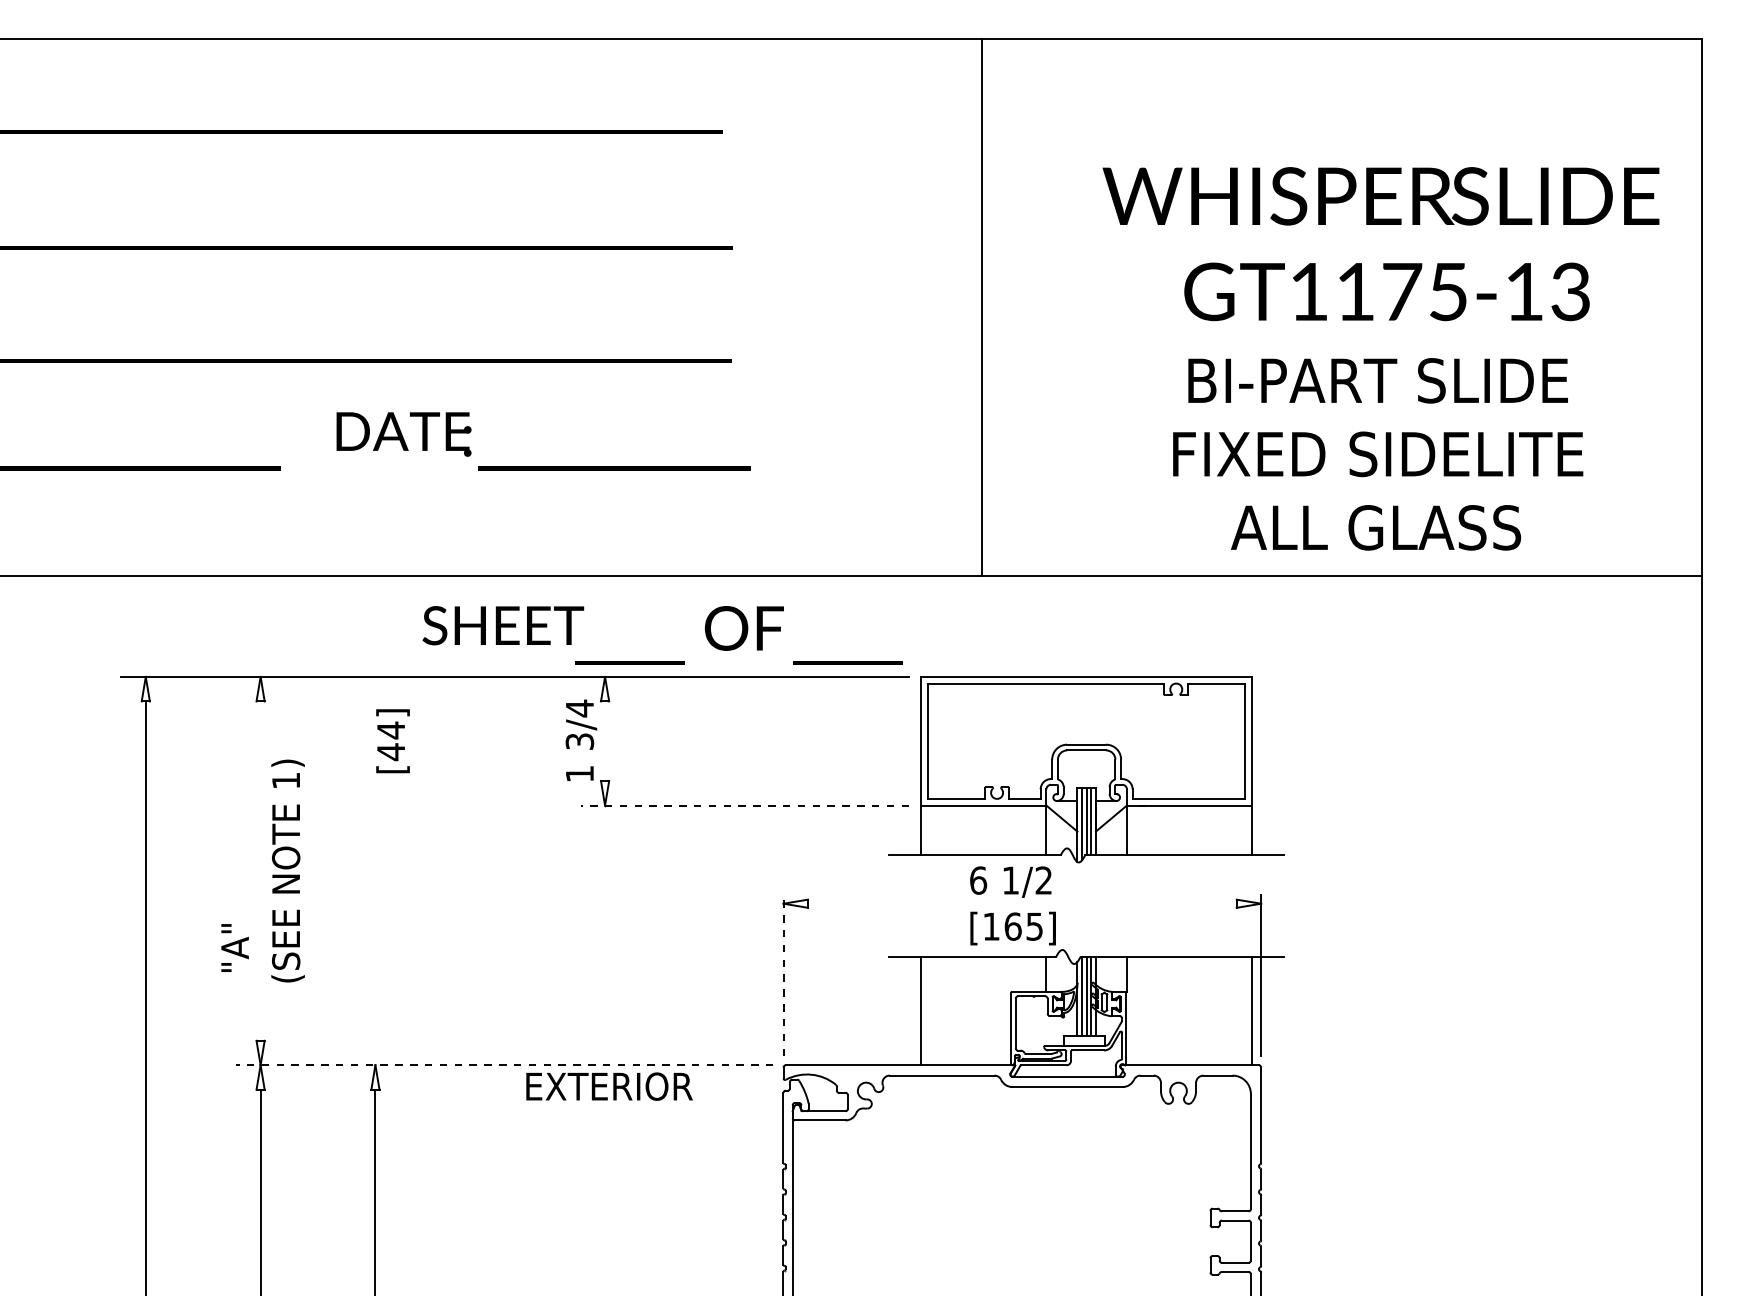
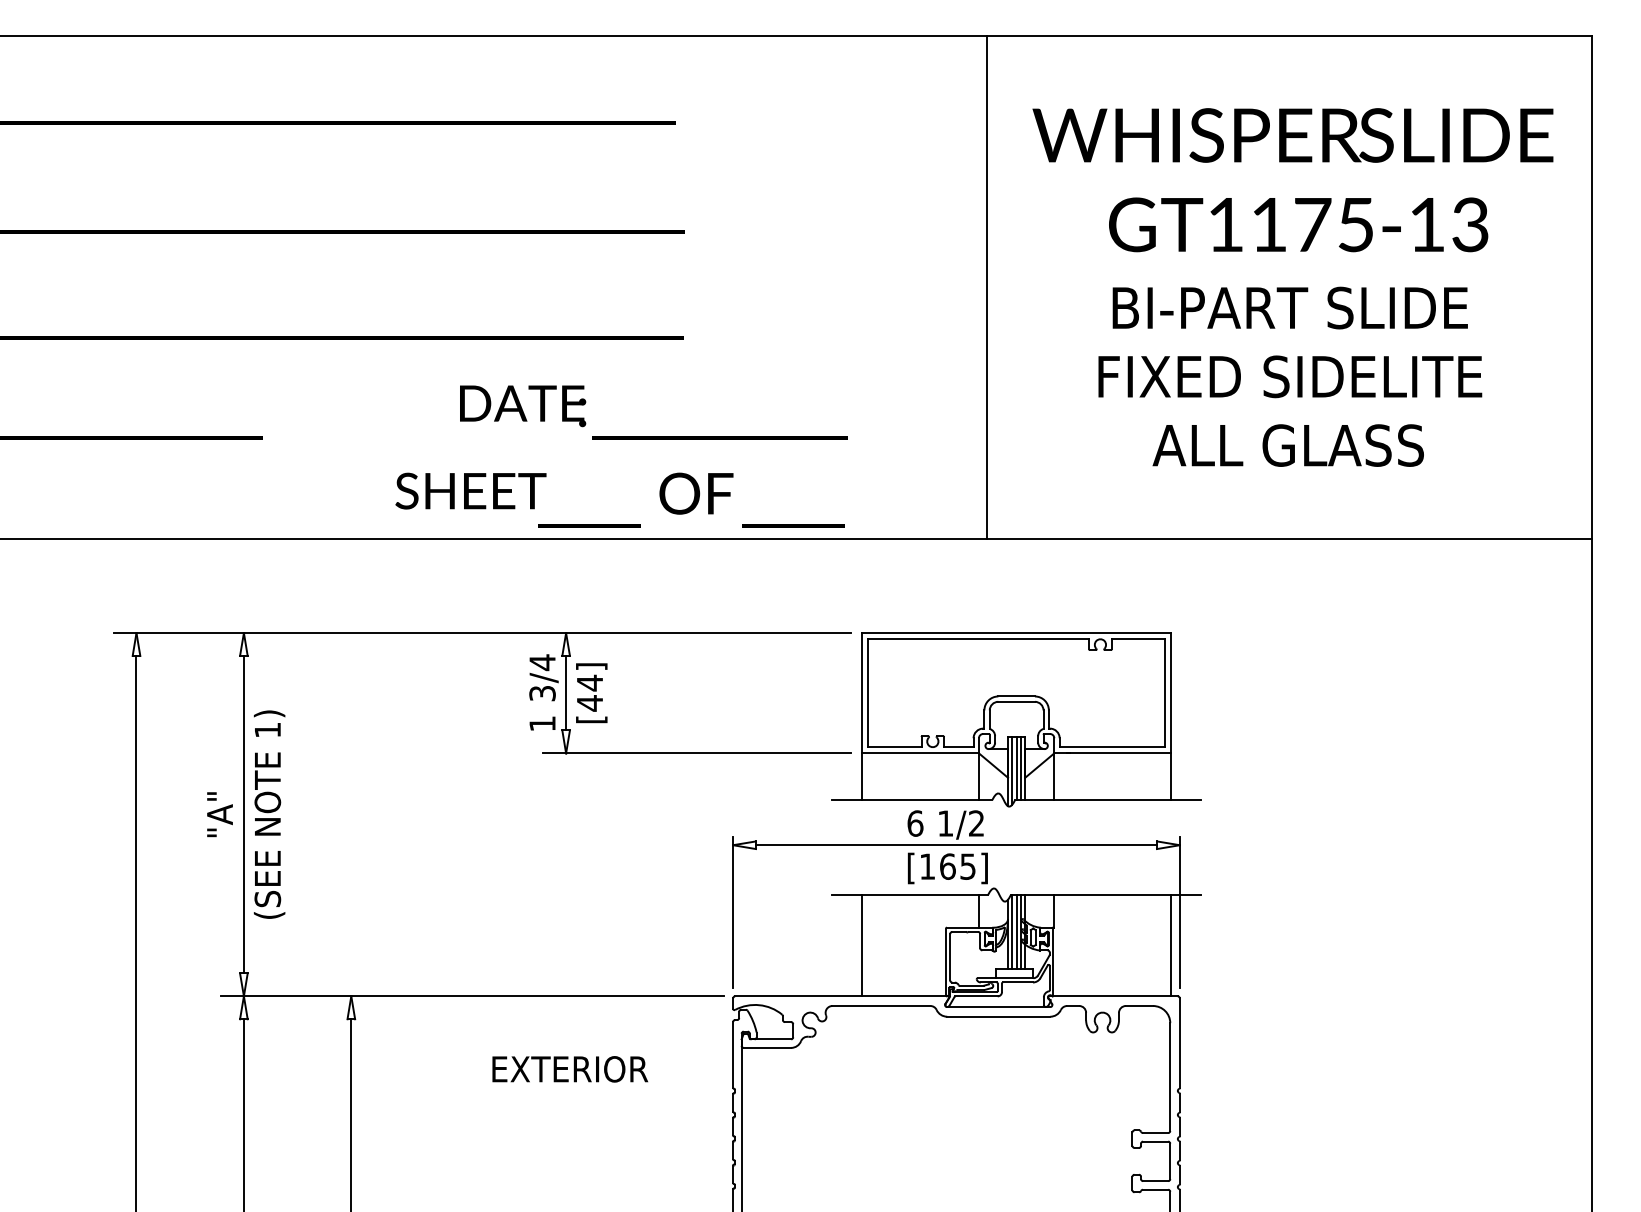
line: (982, 307) -> (987, 287), moved
text: (1380, 358) -> (1292, 287), moved
text: (543, 441) -> (653, 412), moved
text: (662, 634) -> (619, 499), moved
line: (605, 740) -> (566, 692), added
text: (392, 741) -> (591, 693), moved
line: (744, 805) -> (696, 753), dashed -> solid
line: (260, 870) -> (243, 814), added
line: (1022, 904) -> (956, 845), added
text: (234, 947) -> (219, 814), moved
line: (783, 975) -> (733, 912), dashed -> solid
line: (503, 1065) -> (471, 996), dashed -> solid
text: (609, 1086) -> (570, 1069), moved

